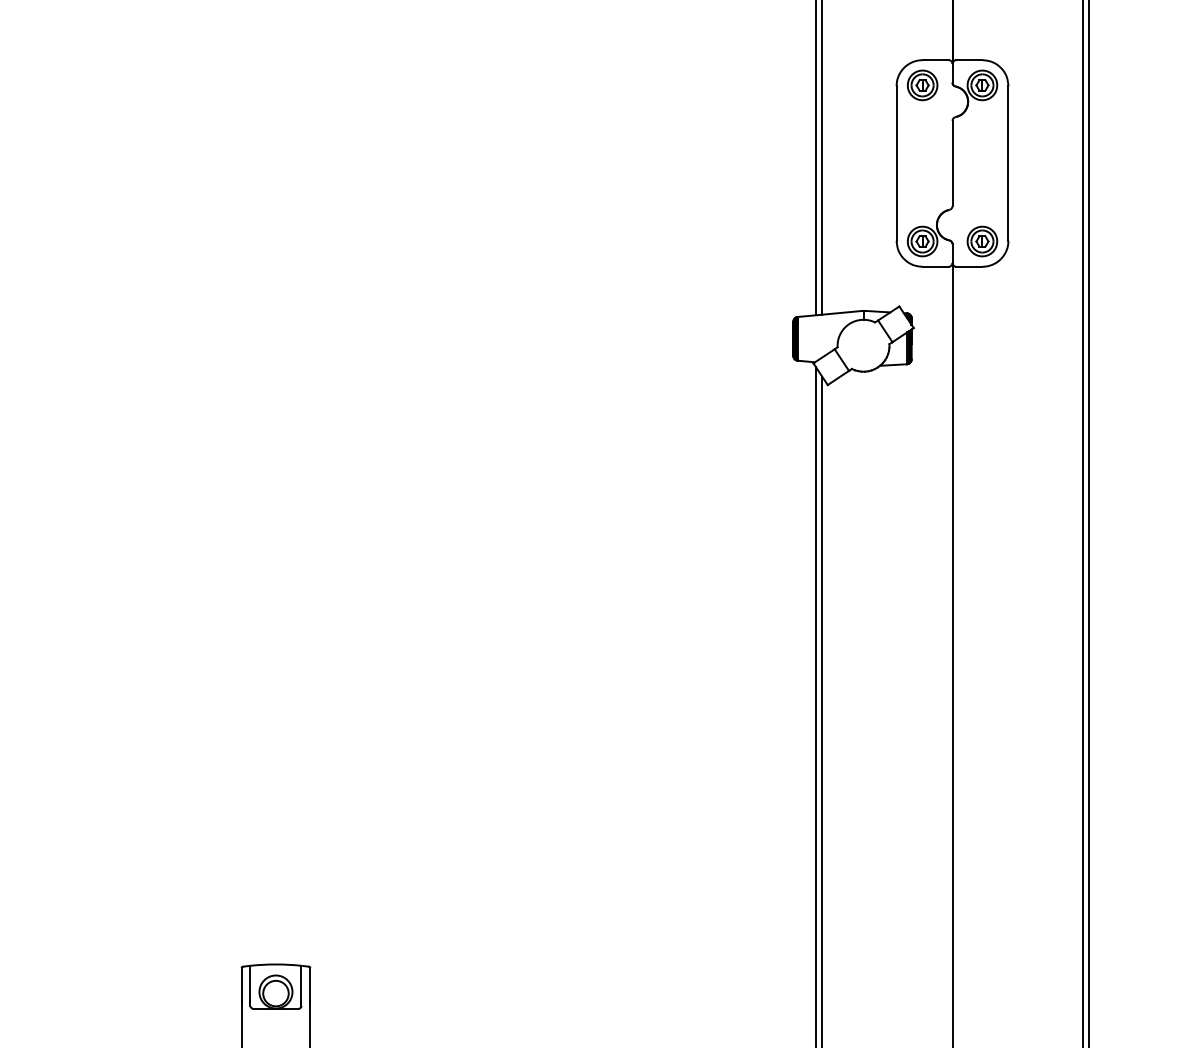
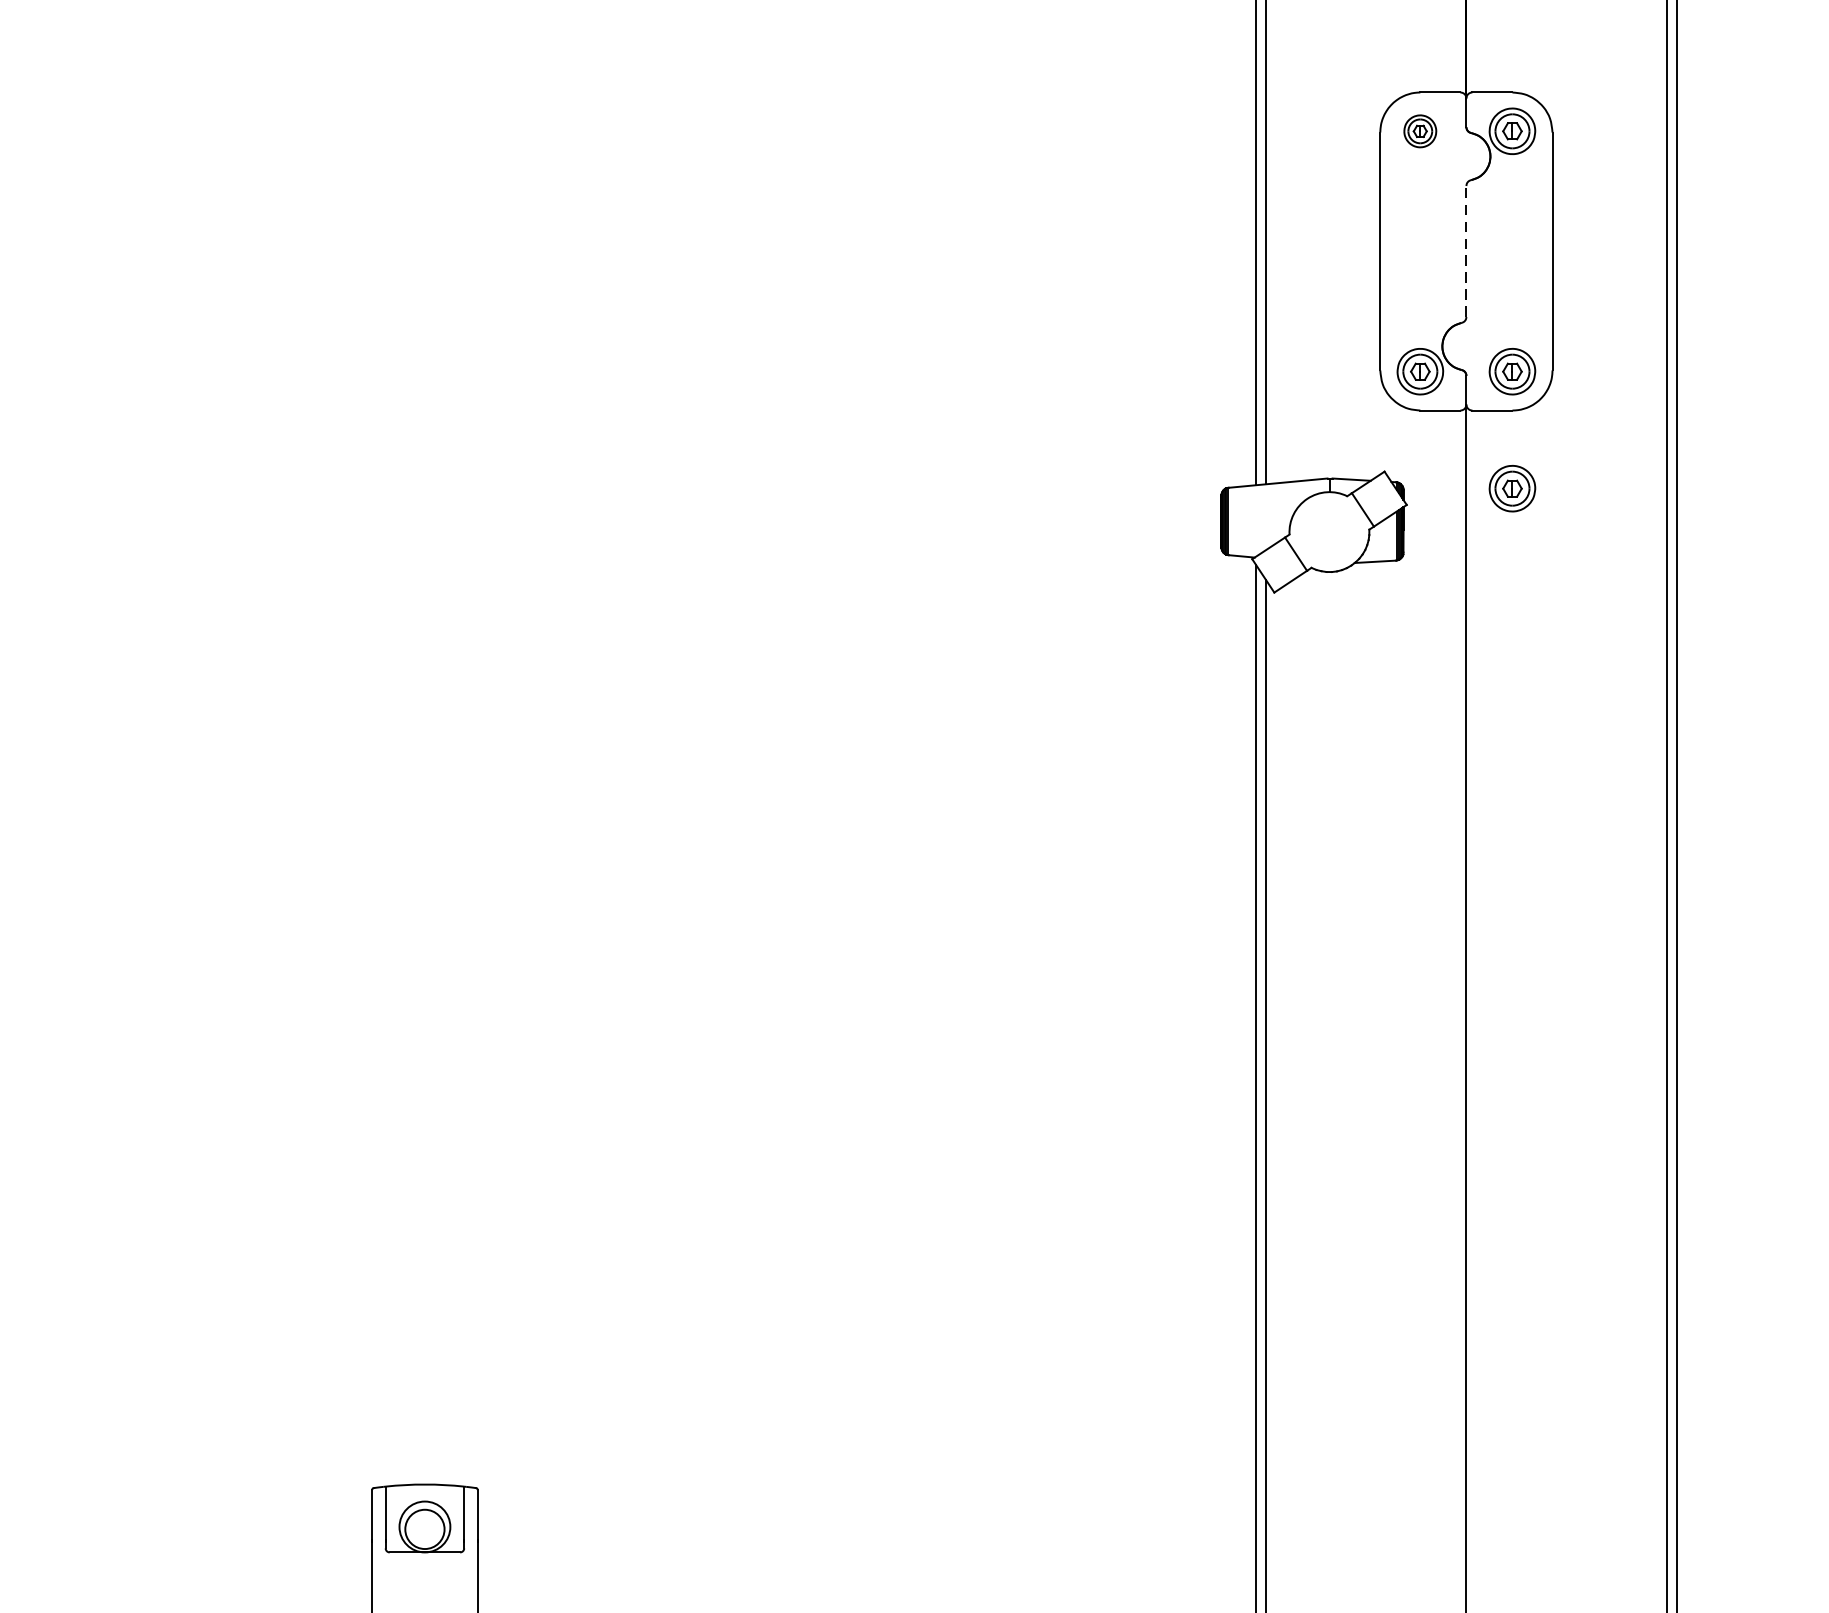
part: (922, 85) -> (1420, 131), size x0.7
line: (952, 163) -> (1466, 251), solid -> dashed
part: (982, 317) -> (1512, 488), added

